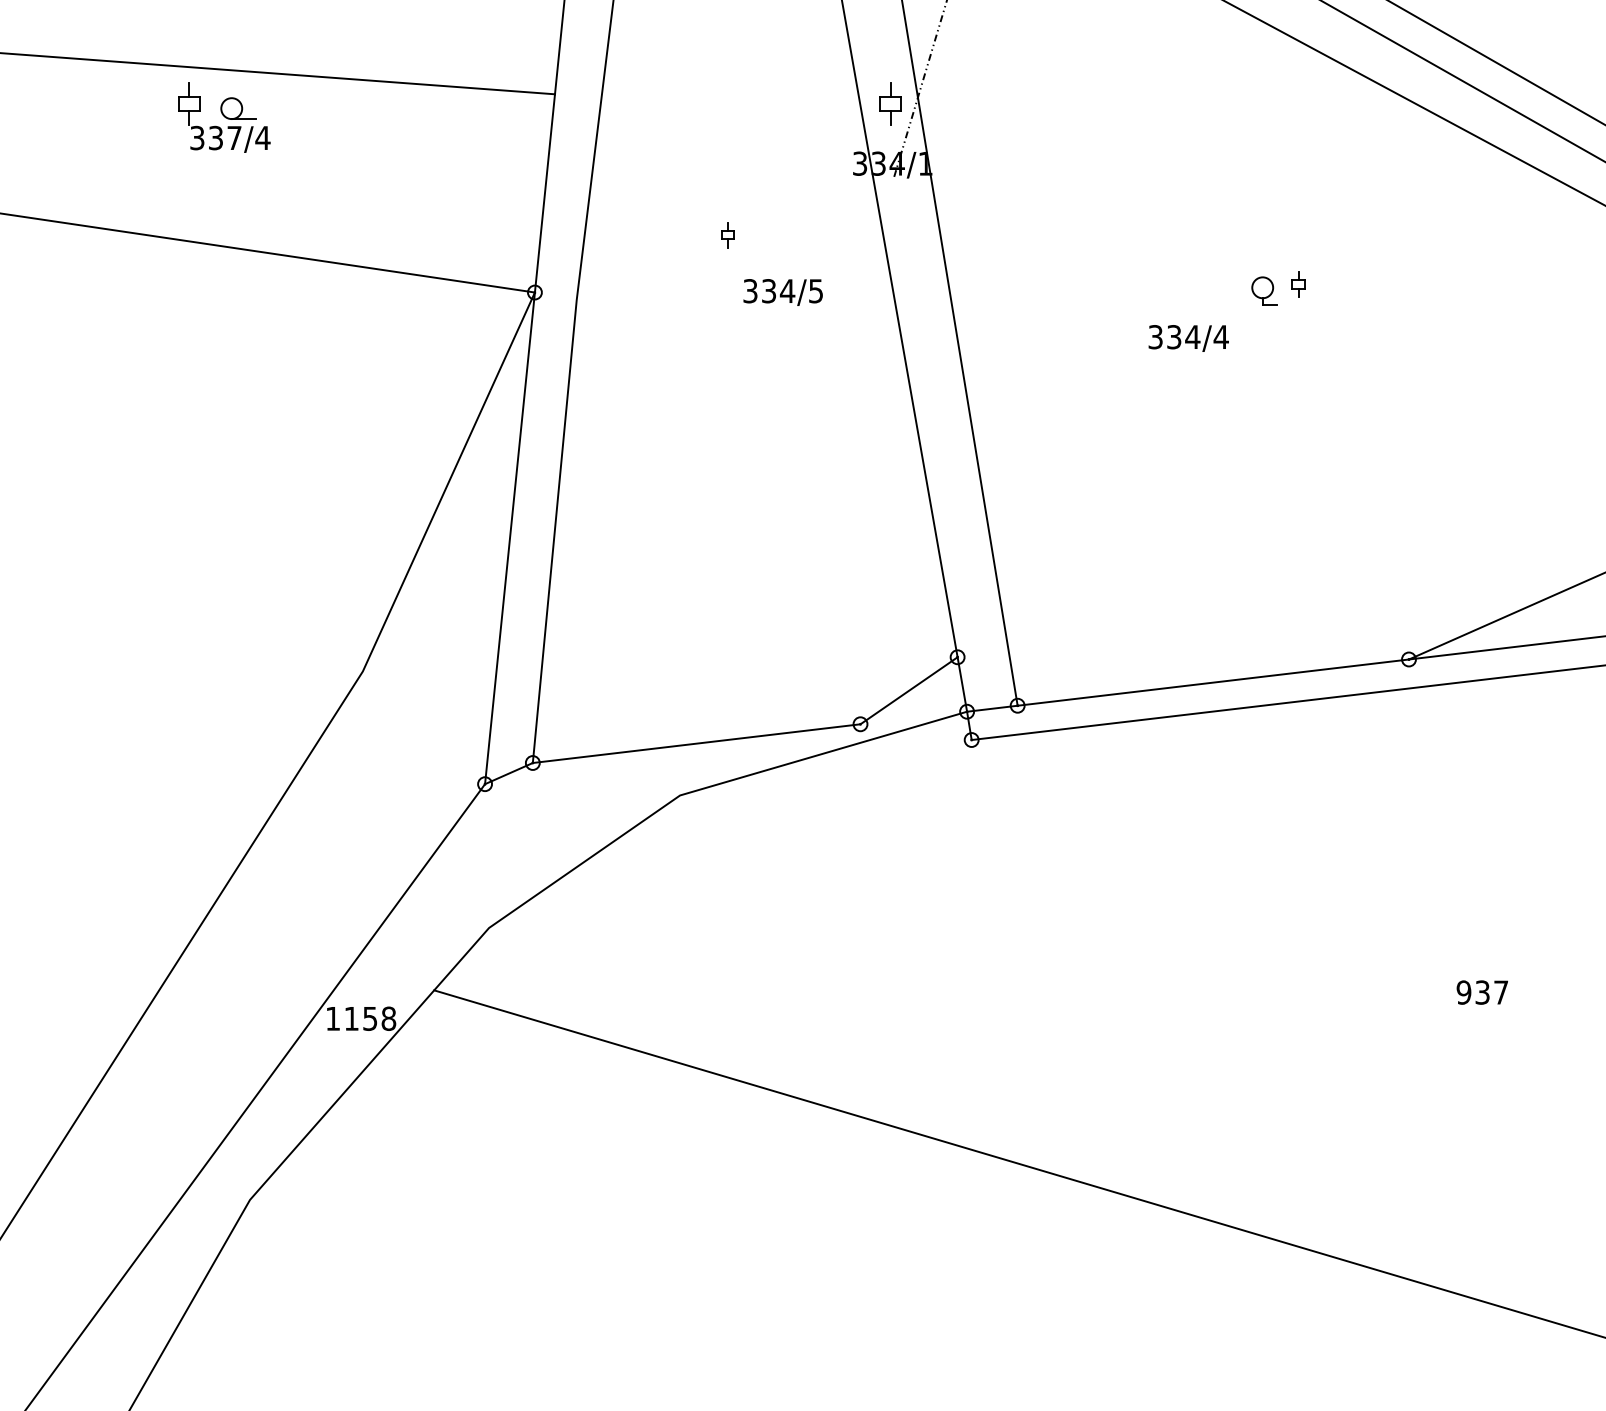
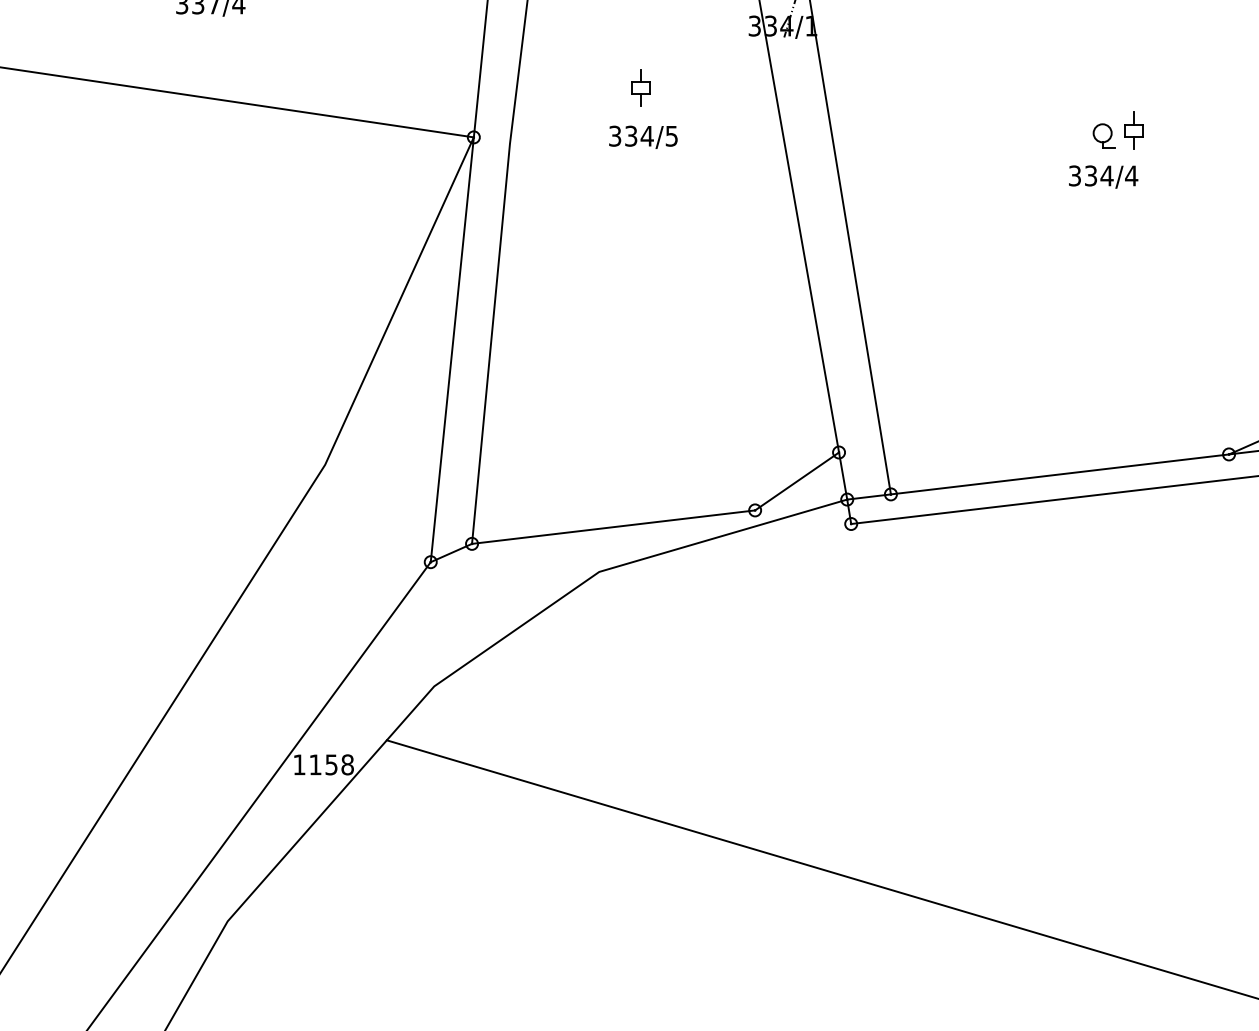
part: (727, 234) -> (640, 87), size x1.67
part: (1298, 284) -> (1133, 130), size x1.67
text: (782, 292) -> (642, 137), moved
text: (1188, 338) -> (1103, 177), moved

